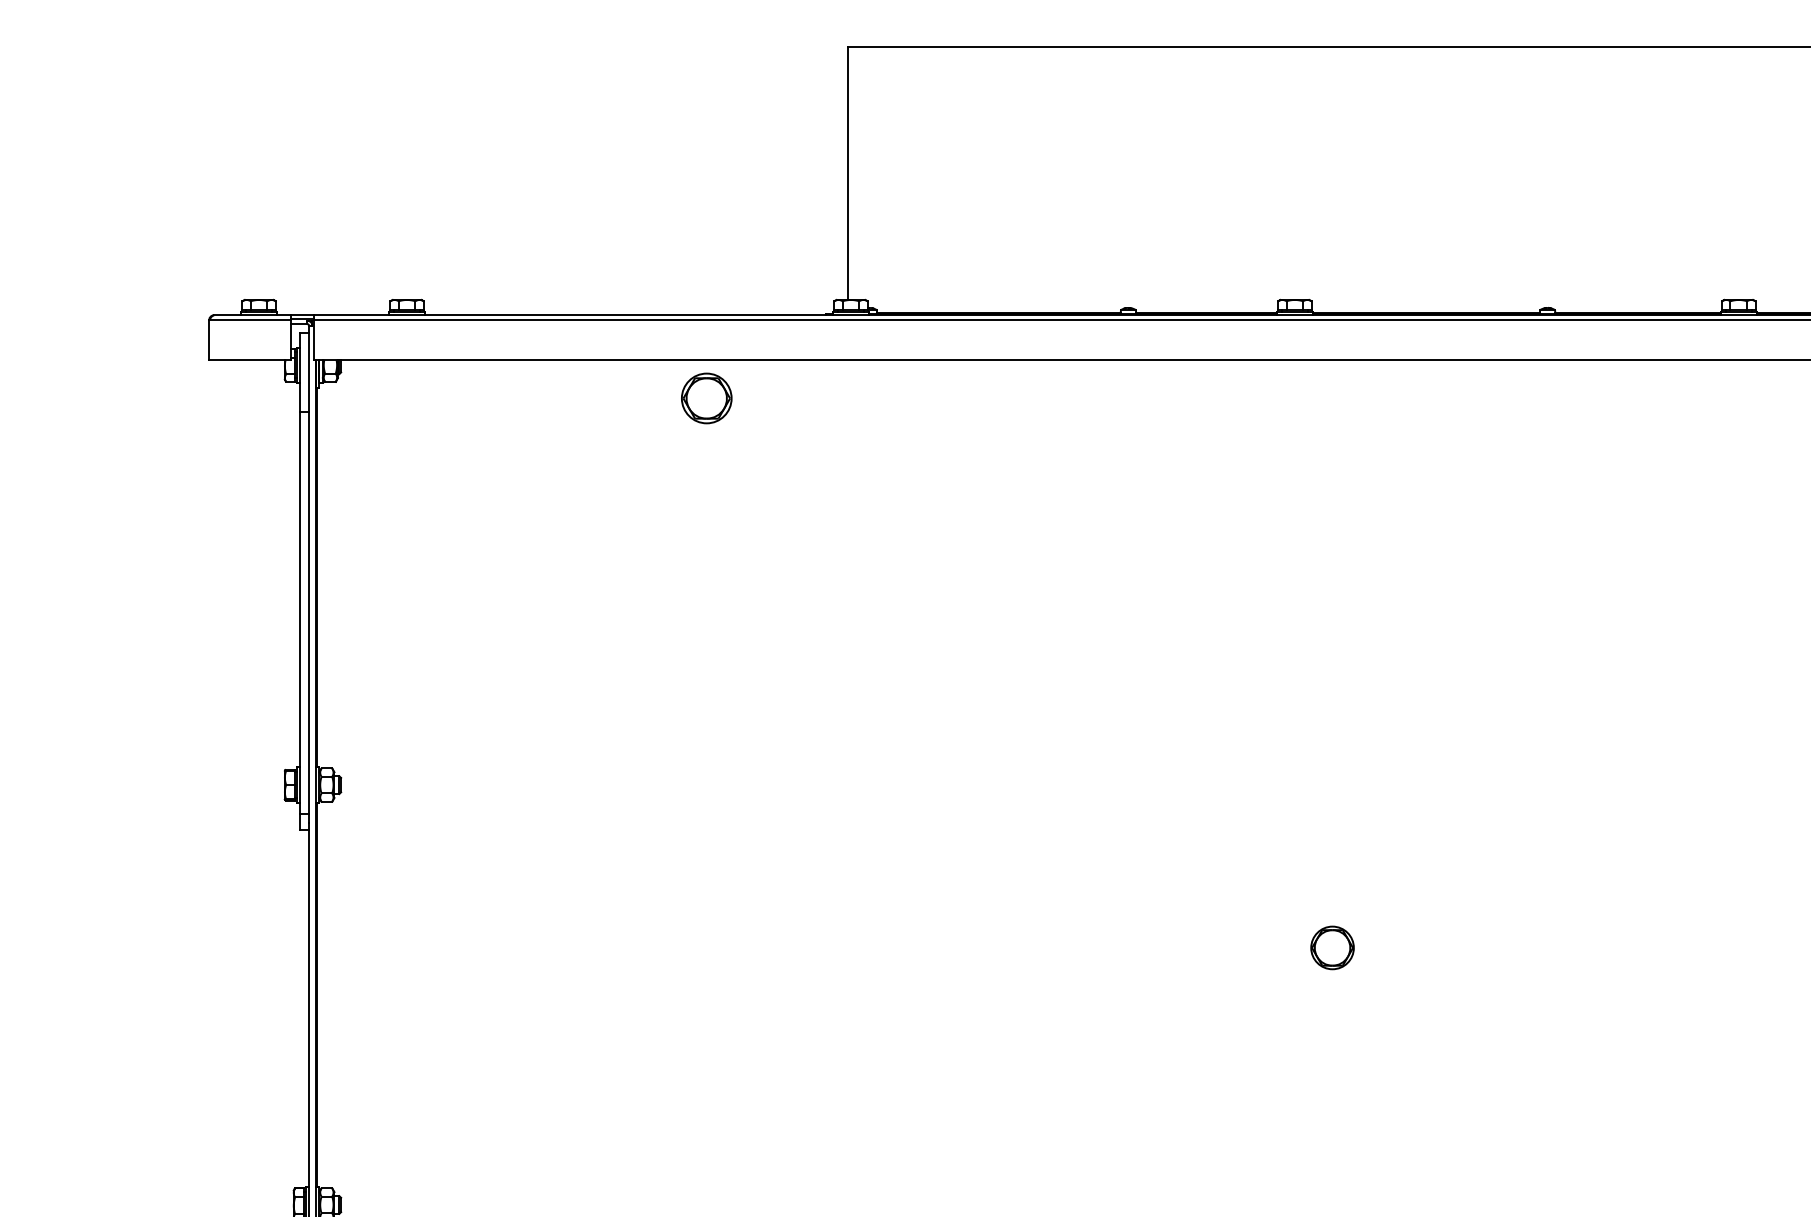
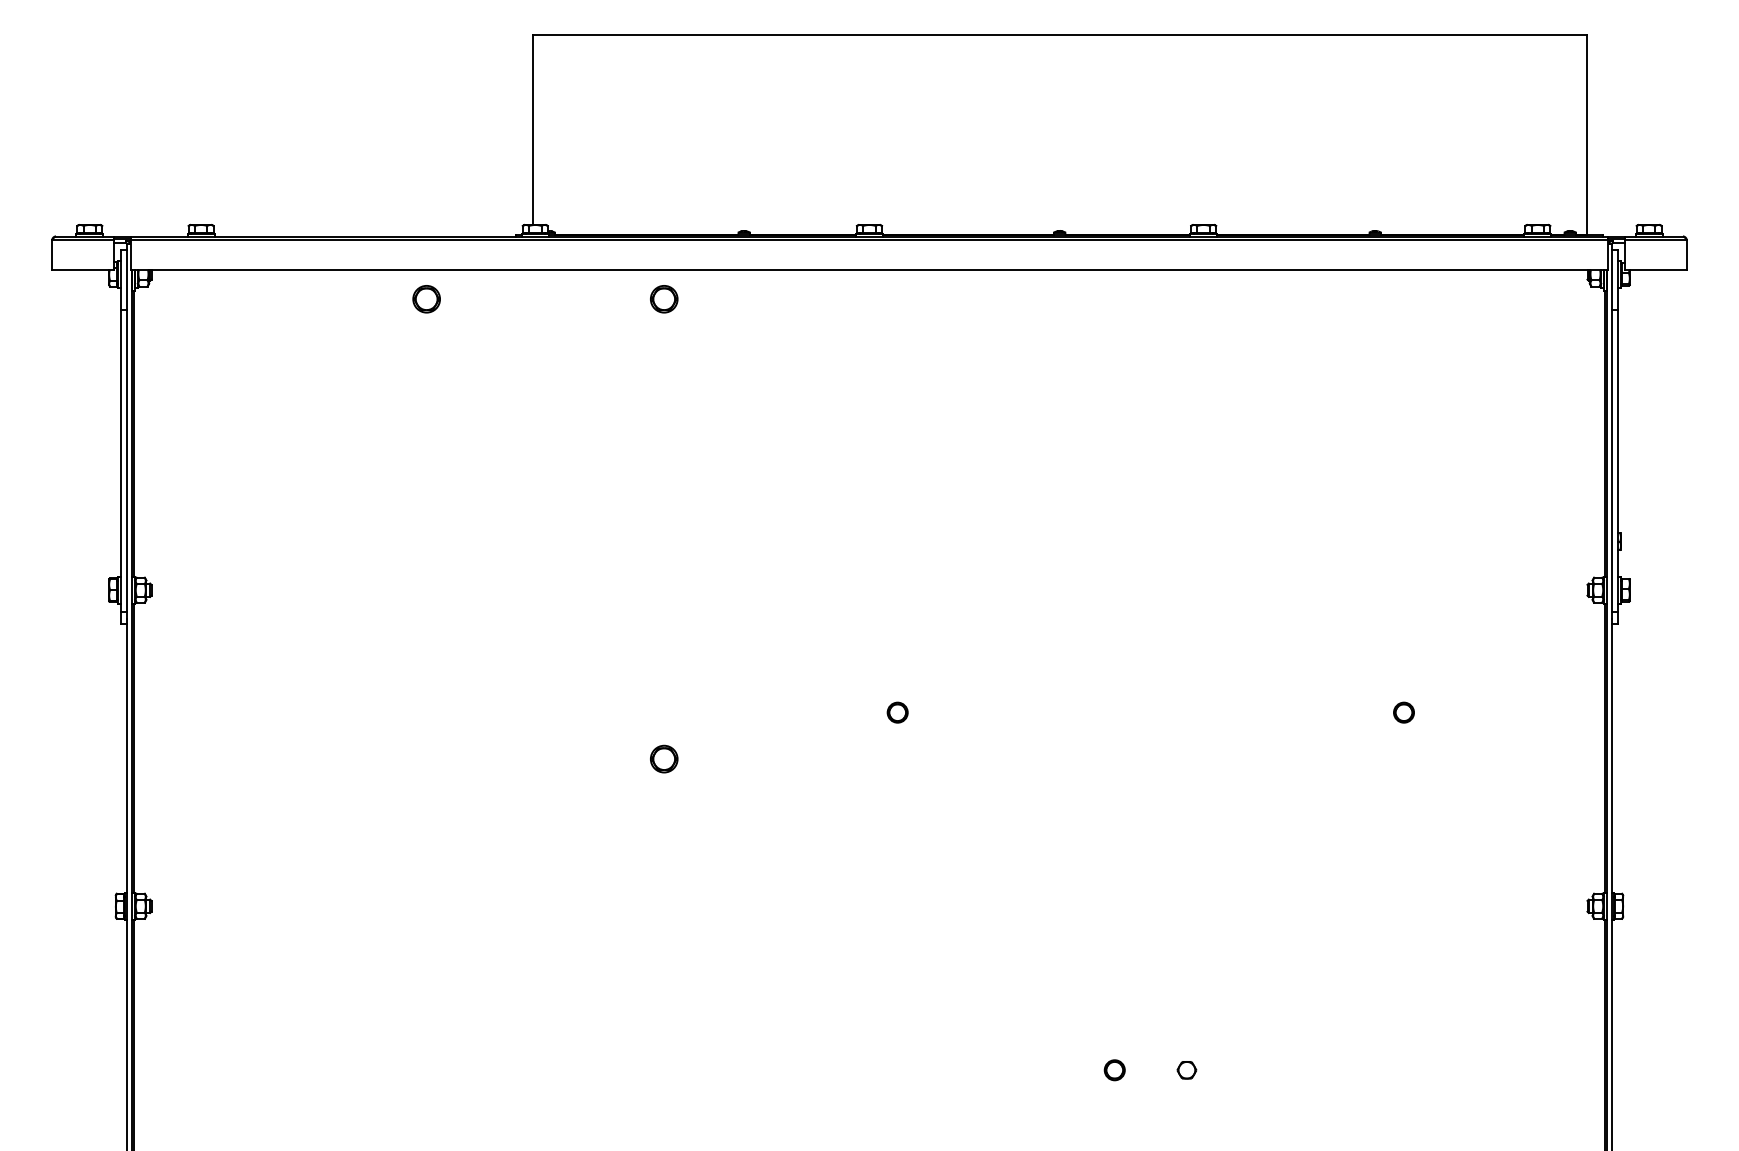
part: (706, 398) -> (426, 299), size x0.71
part: (1022, 398) -> (664, 299), added
part: (1332, 947) -> (897, 712), size x0.62
part: (1022, 1008) -> (664, 758), added

